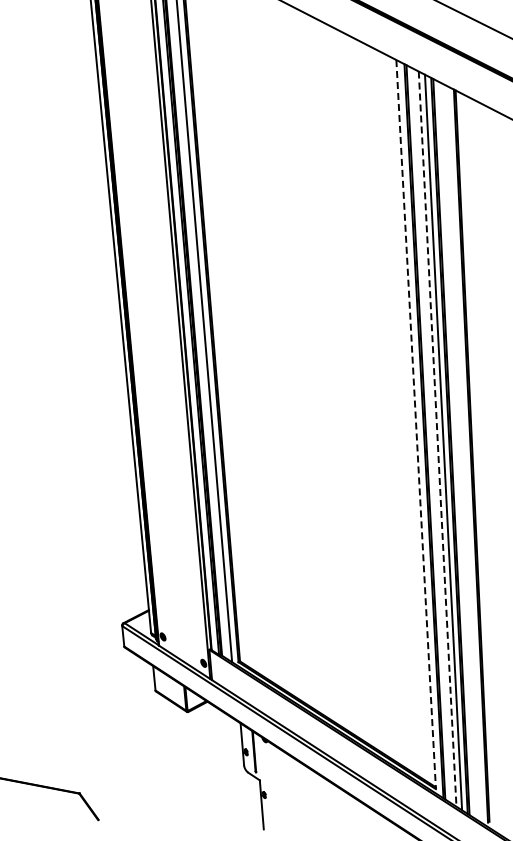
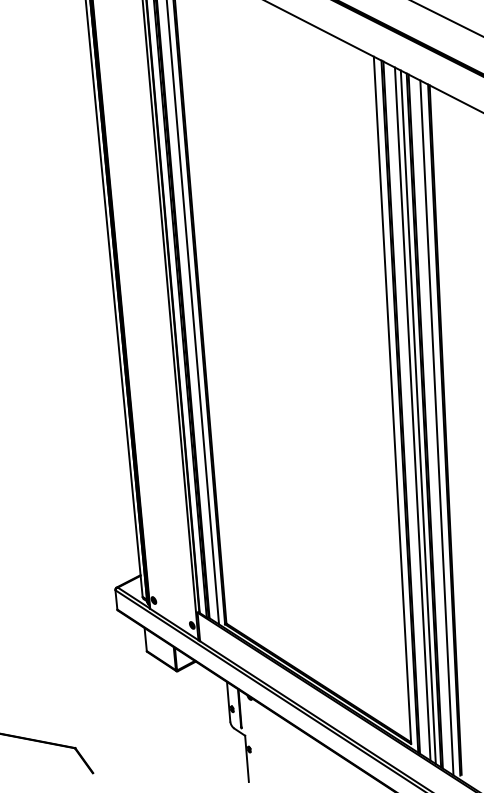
line: (416, 425) -> (392, 401), dashed -> solid
line: (437, 439) -> (412, 414), dashed -> solid
line: (462, 453) -> (436, 427), added

